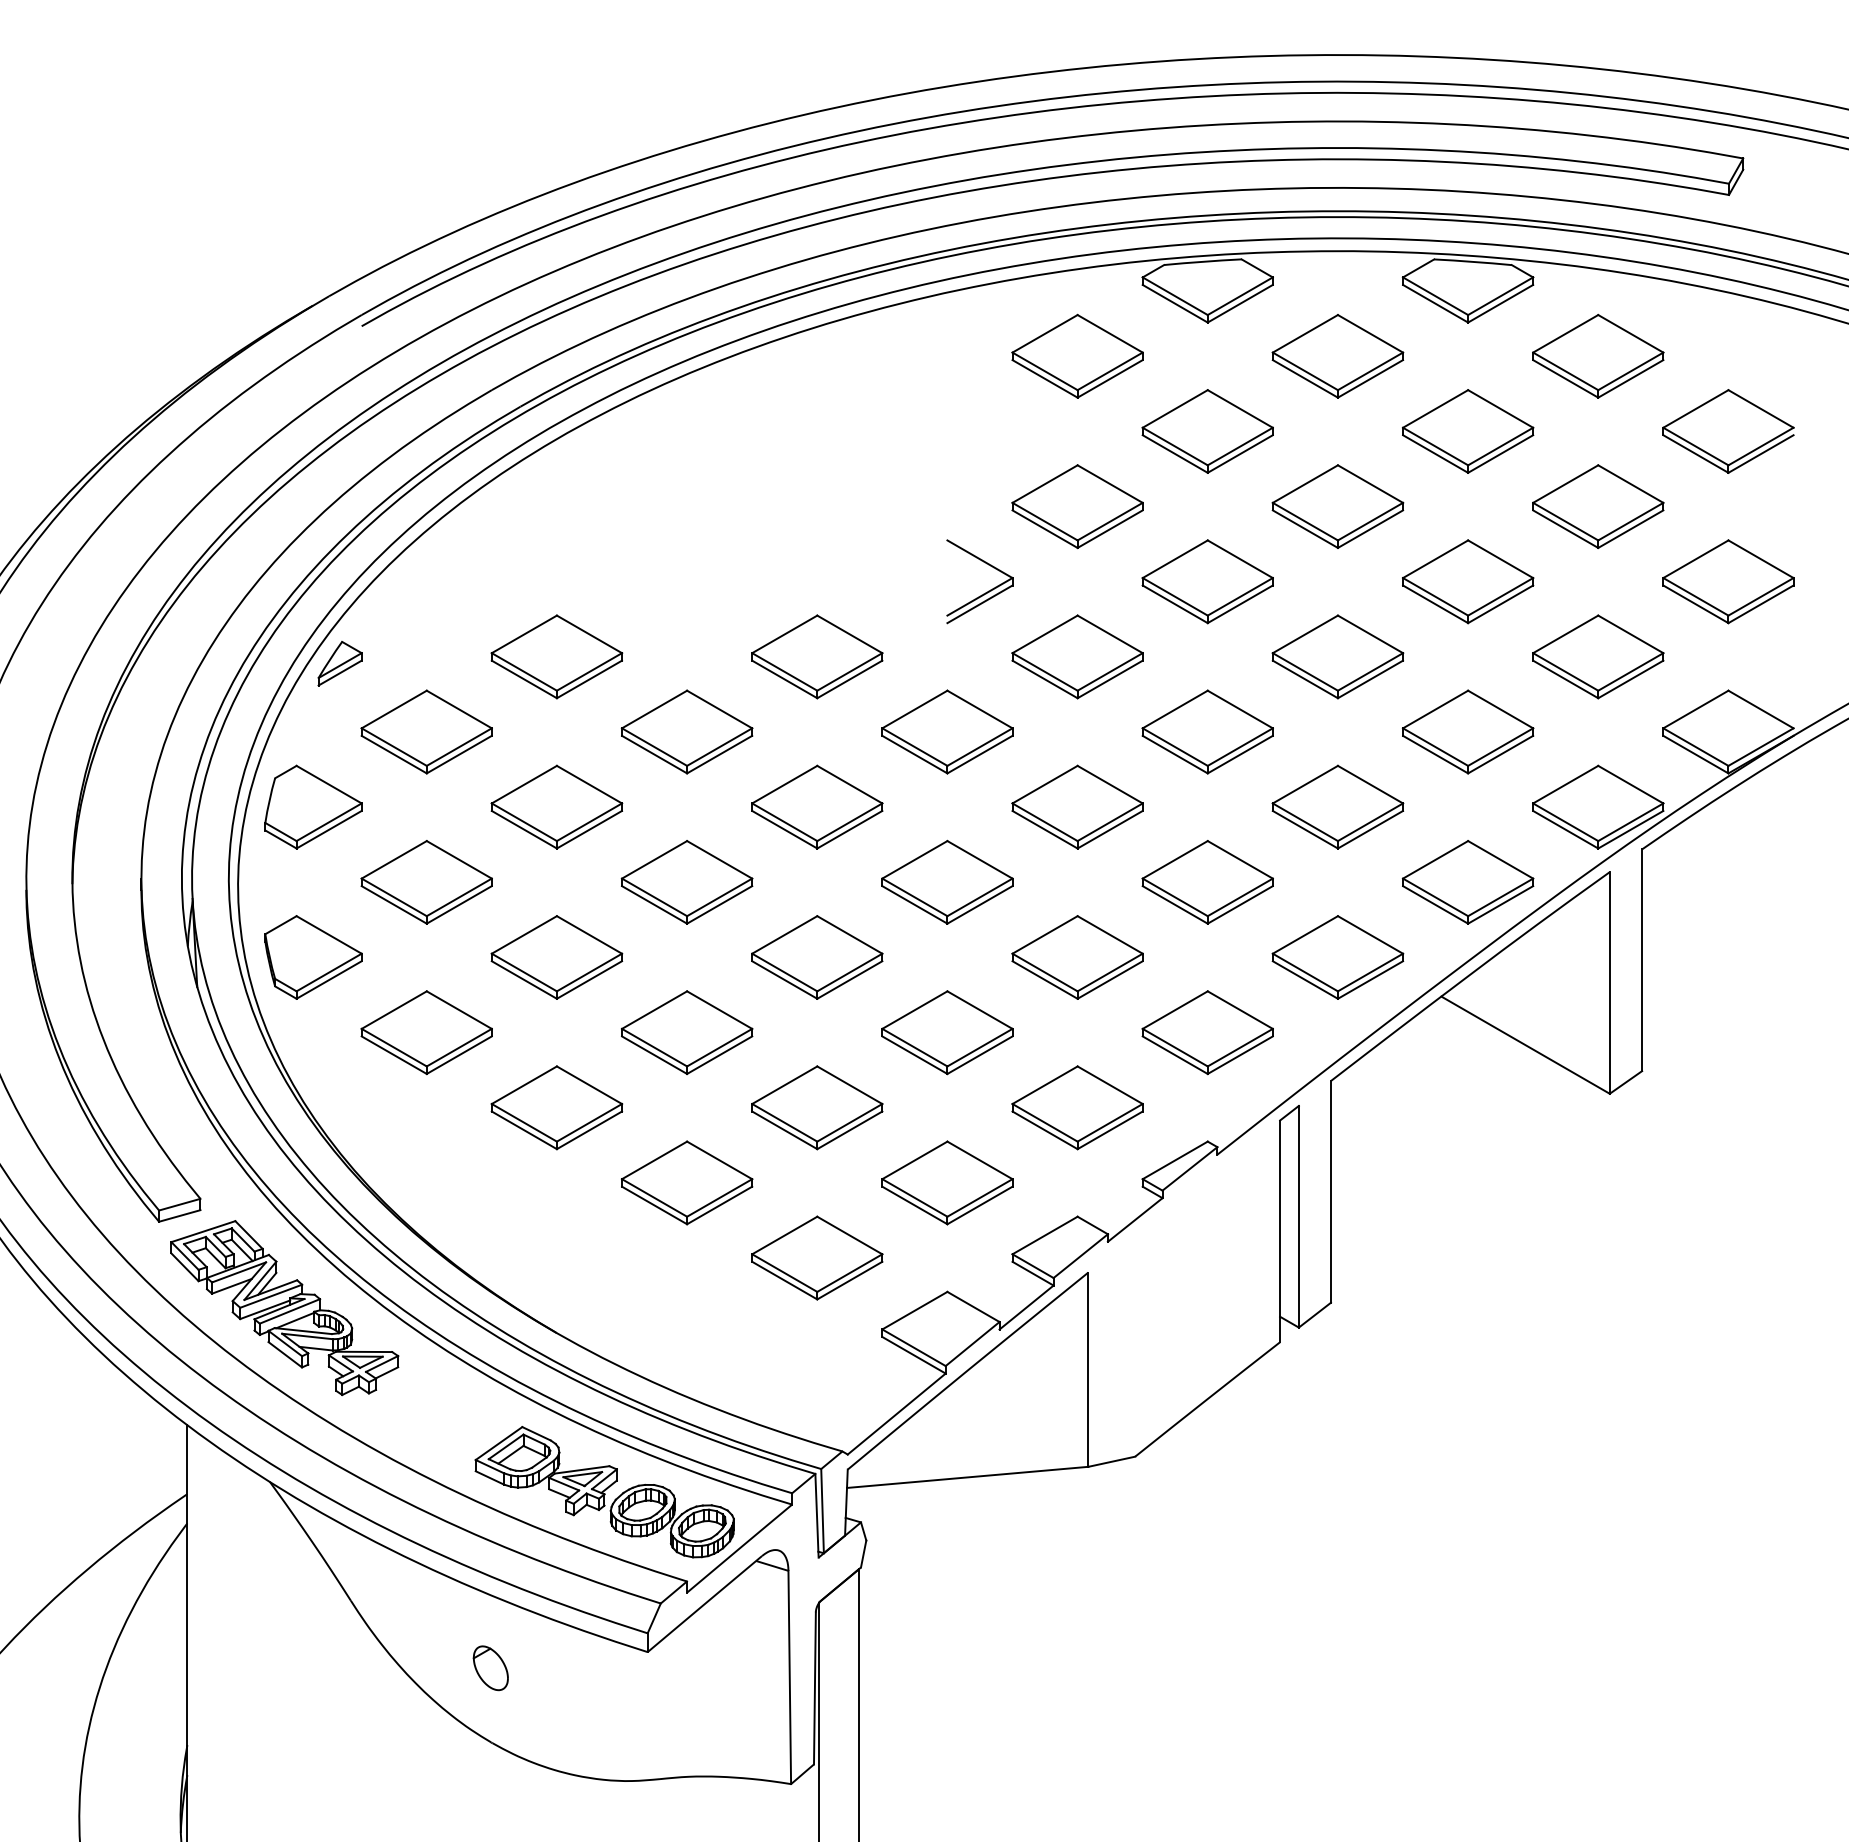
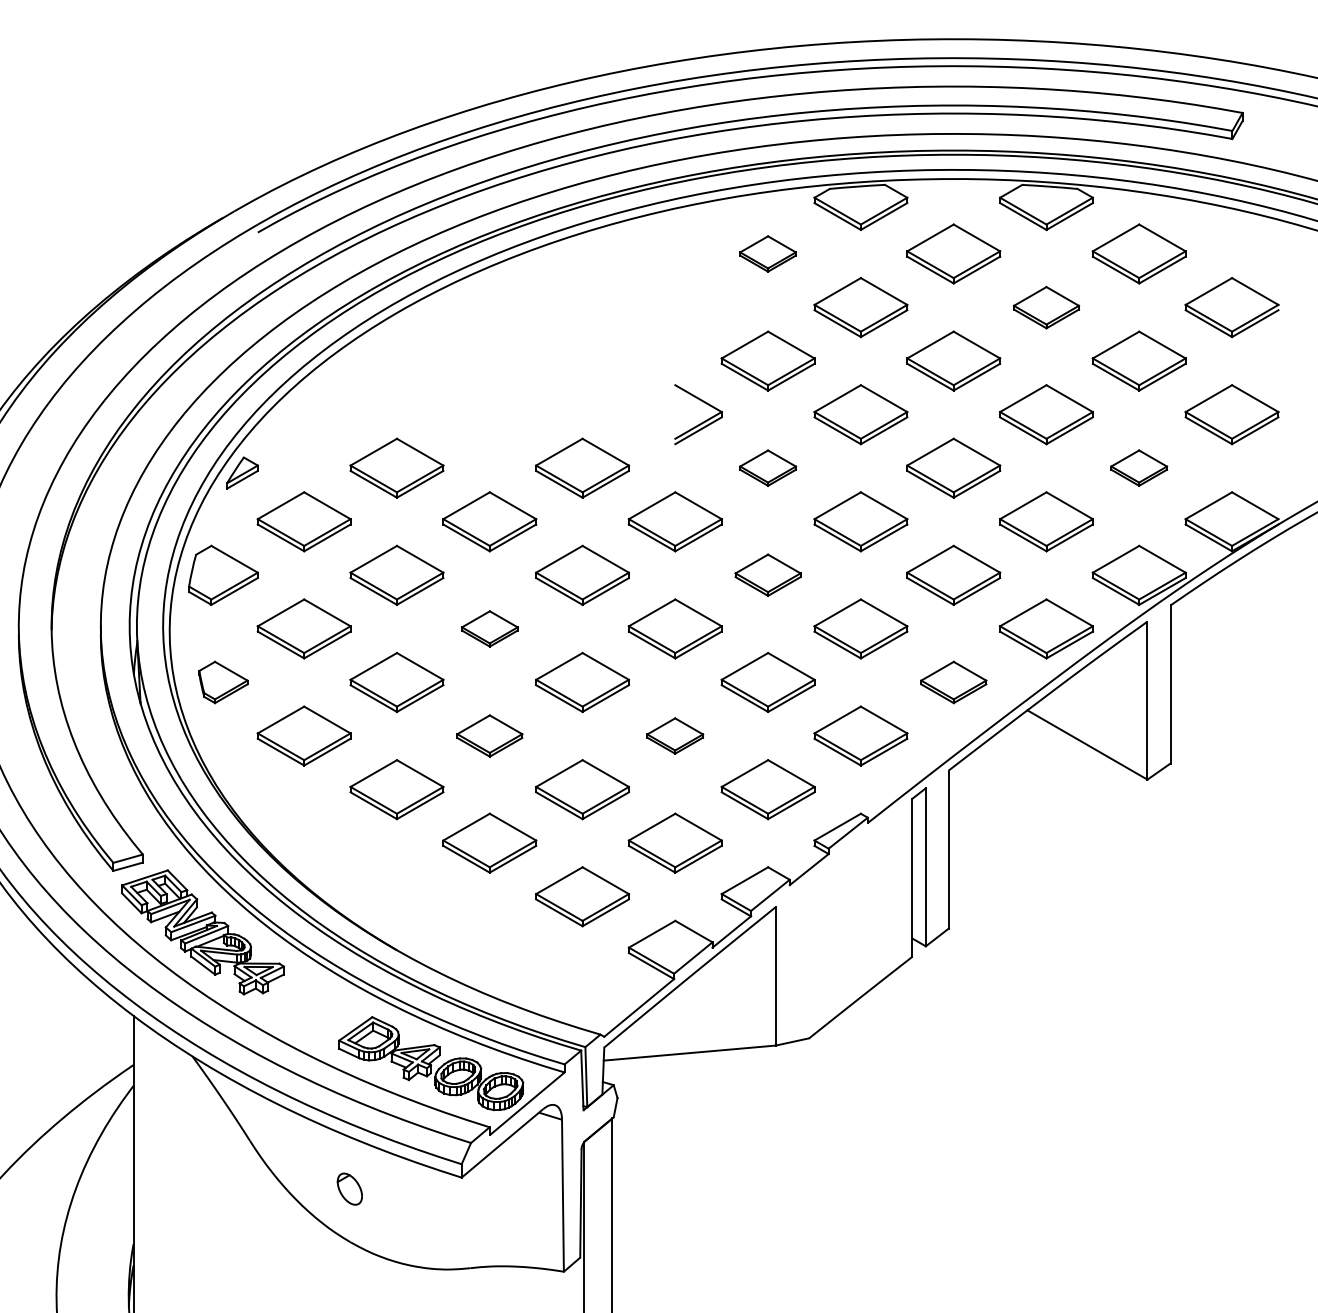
part: (1076, 355) -> (767, 253), size x0.6
part: (1468, 431) -> (1046, 307), size x0.7
part: (1076, 655) -> (767, 467), size x0.6
part: (1597, 655) -> (1138, 467), size x0.6
part: (1076, 805) -> (767, 574), size x0.7
part: (686, 881) -> (489, 628), size x0.6
part: (313, 957) -> (223, 682), size x0.7
part: (1337, 957) -> (953, 682), size x0.7
part: (686, 1031) -> (489, 735), size x0.7
part: (946, 1031) -> (674, 735), size x0.6

